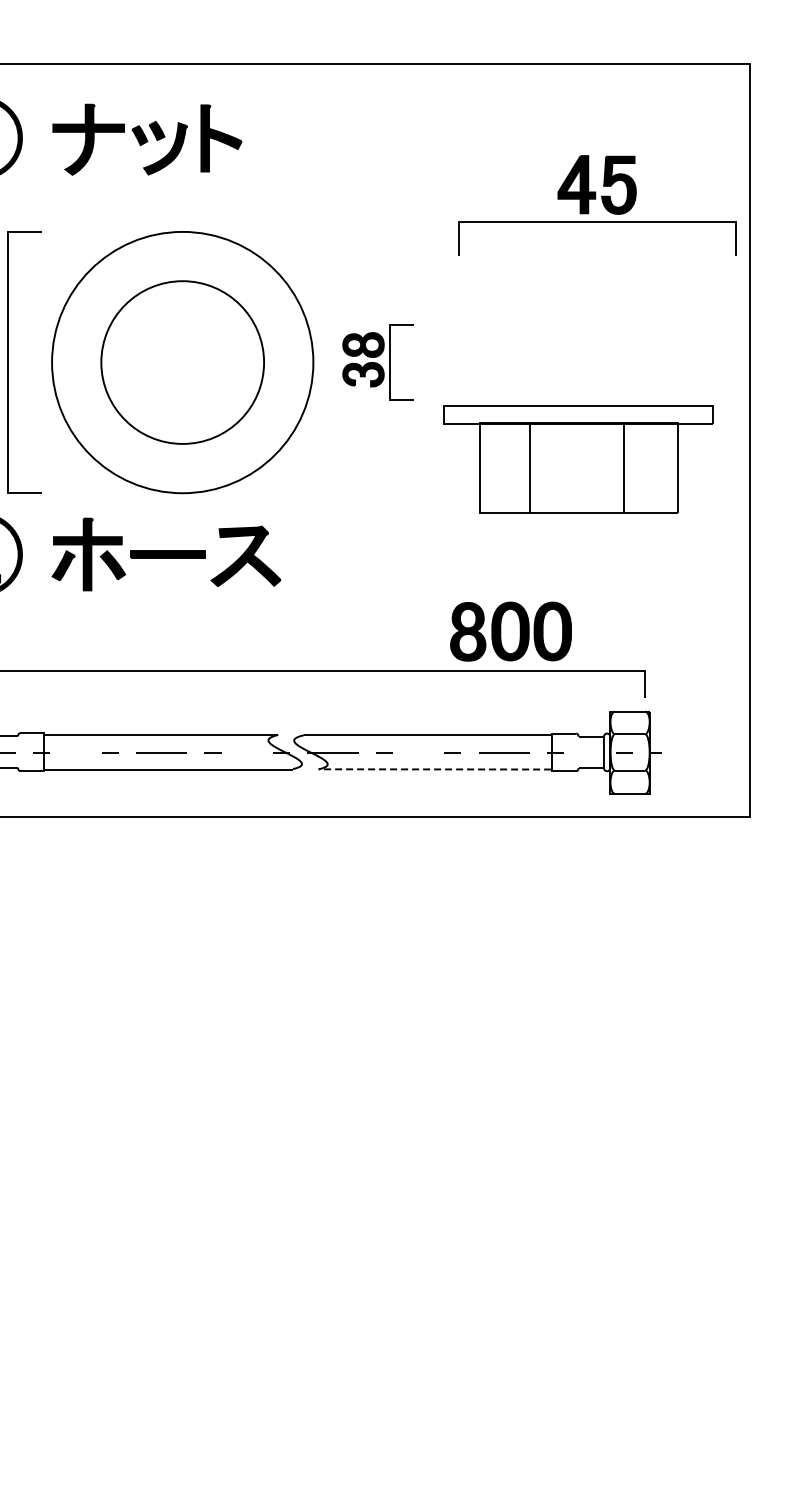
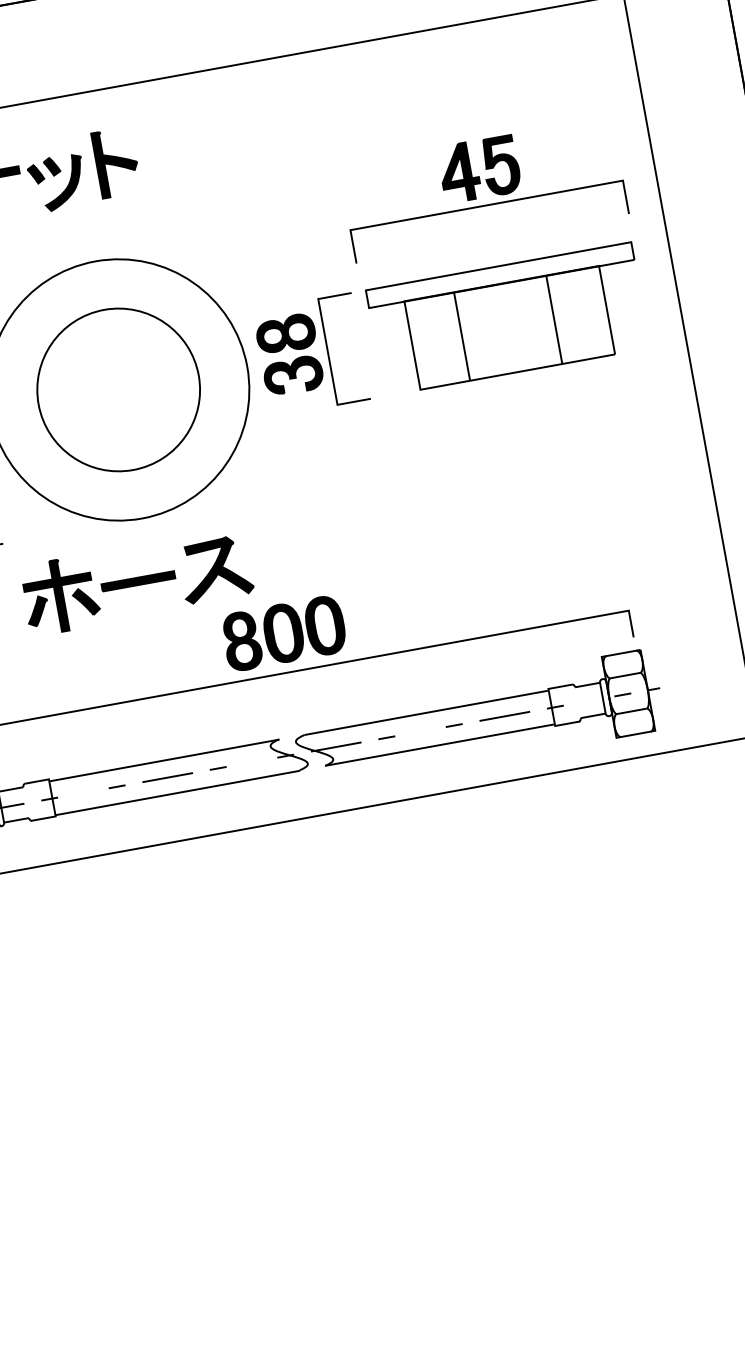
part: (597, 205) -> (483, 189), moved
part: (377, 362) -> (310, 355), size x1.43
part: (578, 459) -> (508, 319), moved
part: (510, 631) -> (283, 633), moved
line: (434, 769) -> (439, 745), dashed -> solid

